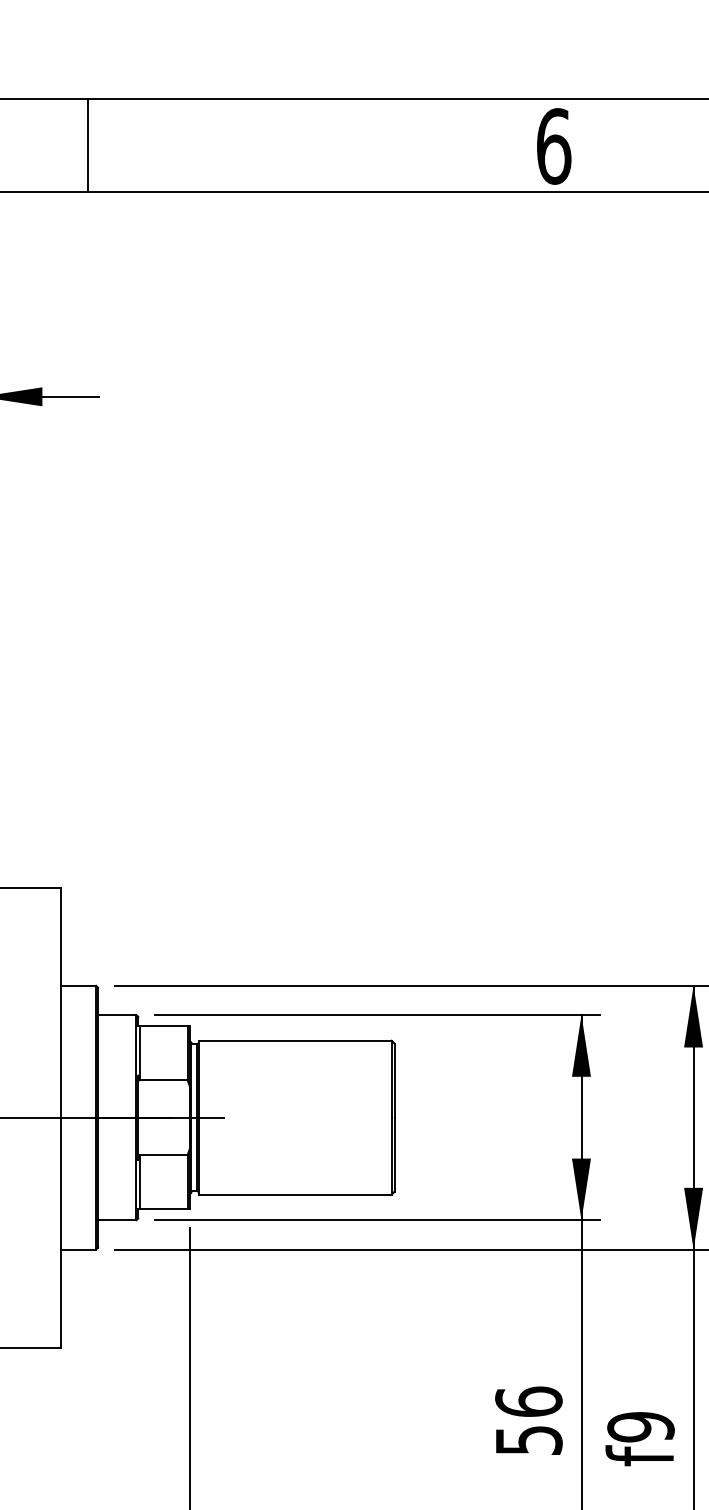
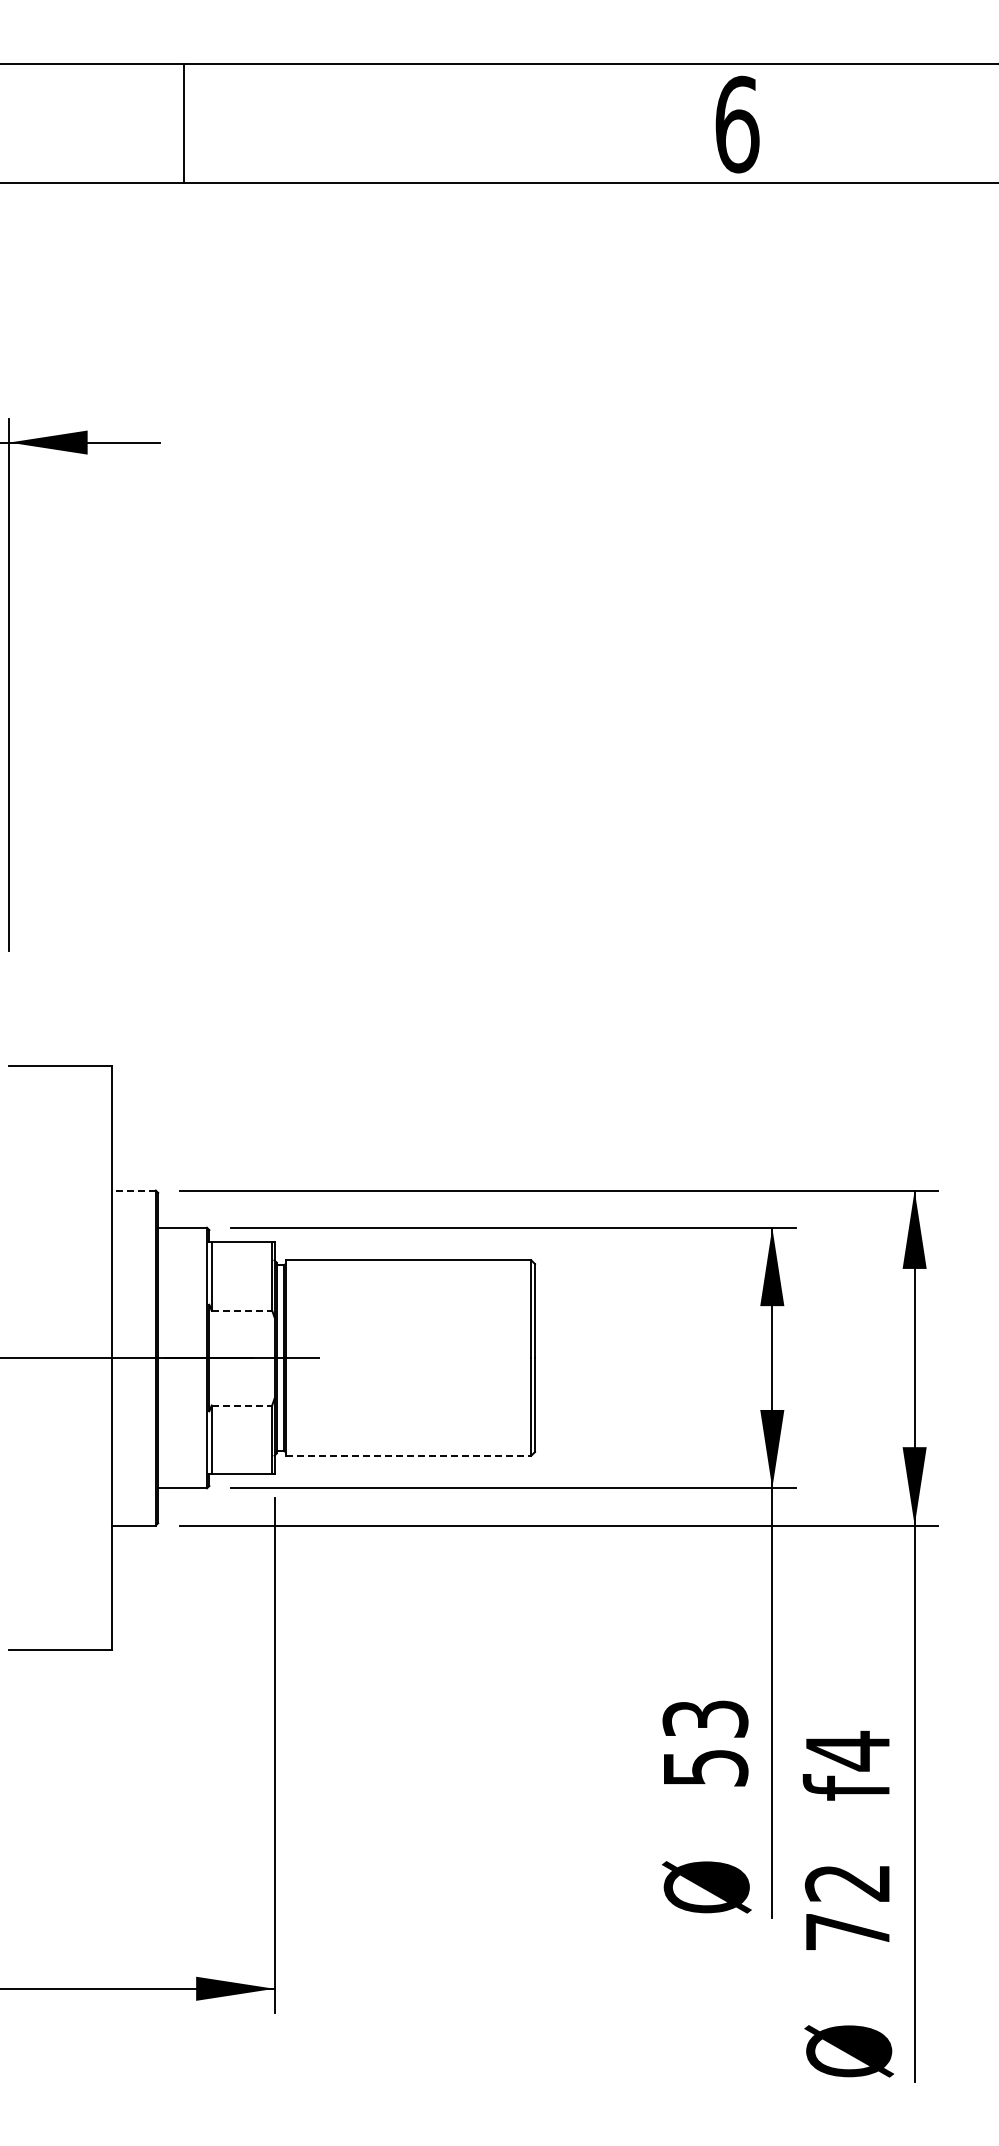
line: (87, 145) -> (184, 123), moved
line: (78, 985) -> (133, 1190), solid -> dashed
line: (164, 1080) -> (242, 1310), solid -> dashed
line: (164, 1155) -> (242, 1405), solid -> dashed
line: (295, 1194) -> (408, 1455), solid -> dashed
text: (528, 1401) -> (705, 1718), 56 -> 53
text: (640, 1426) -> (847, 1750), f9 -> f4

